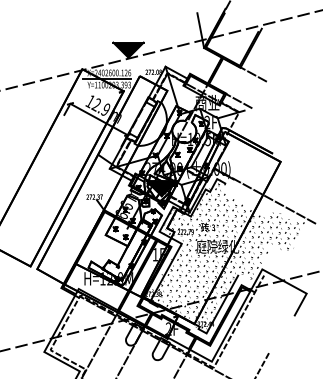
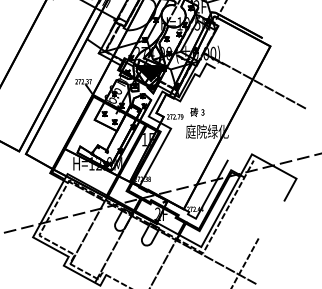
hatch: (228, 254) -> (217, 139), removed

